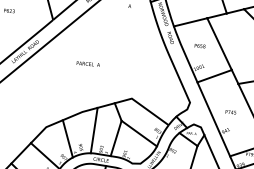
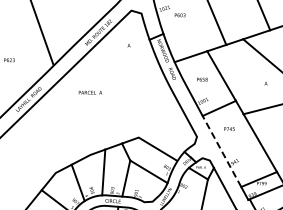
text: (87, 63) -> (89, 92), moved
text: (230, 111) -> (229, 128), moved
line: (213, 118) -> (221, 150), solid -> dashed

